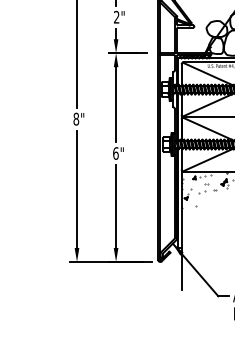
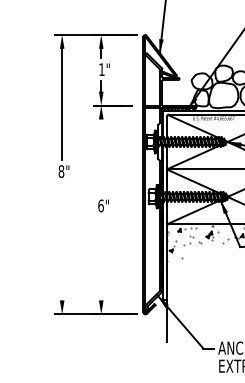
text: (116, 17) -> (101, 69), 2" -> 1"
line: (116, 104) -> (101, 156), removed
line: (77, 189) -> (62, 241), removed
line: (116, 206) -> (101, 258), removed

